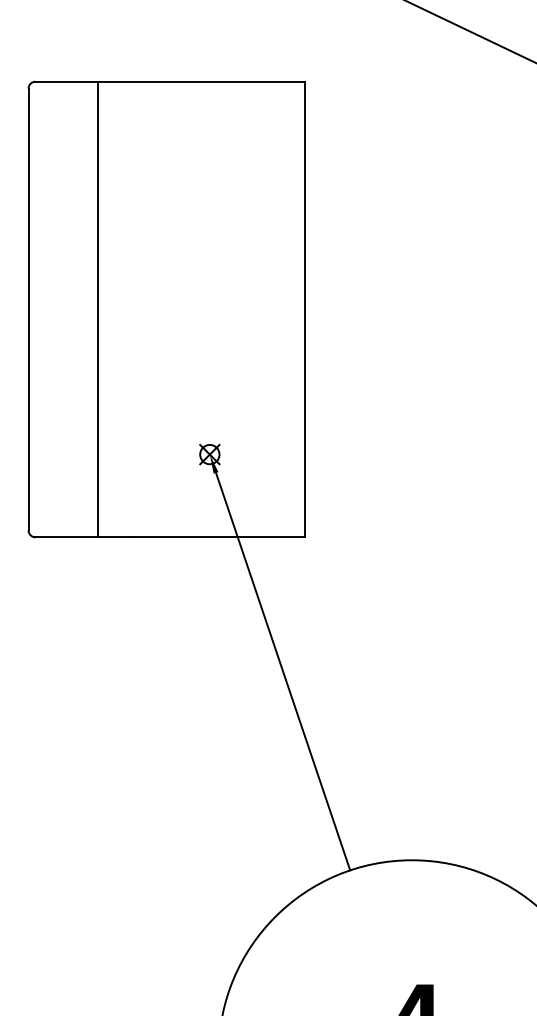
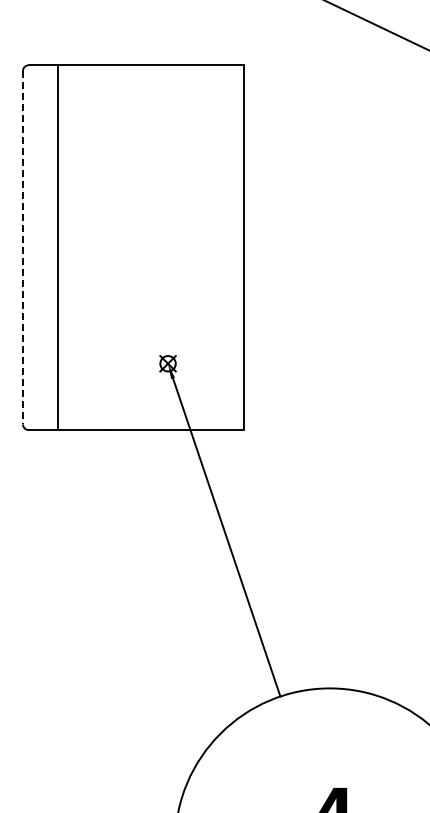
line: (29, 309) -> (23, 247), solid -> dashed
line: (97, 309) -> (58, 247), moved

